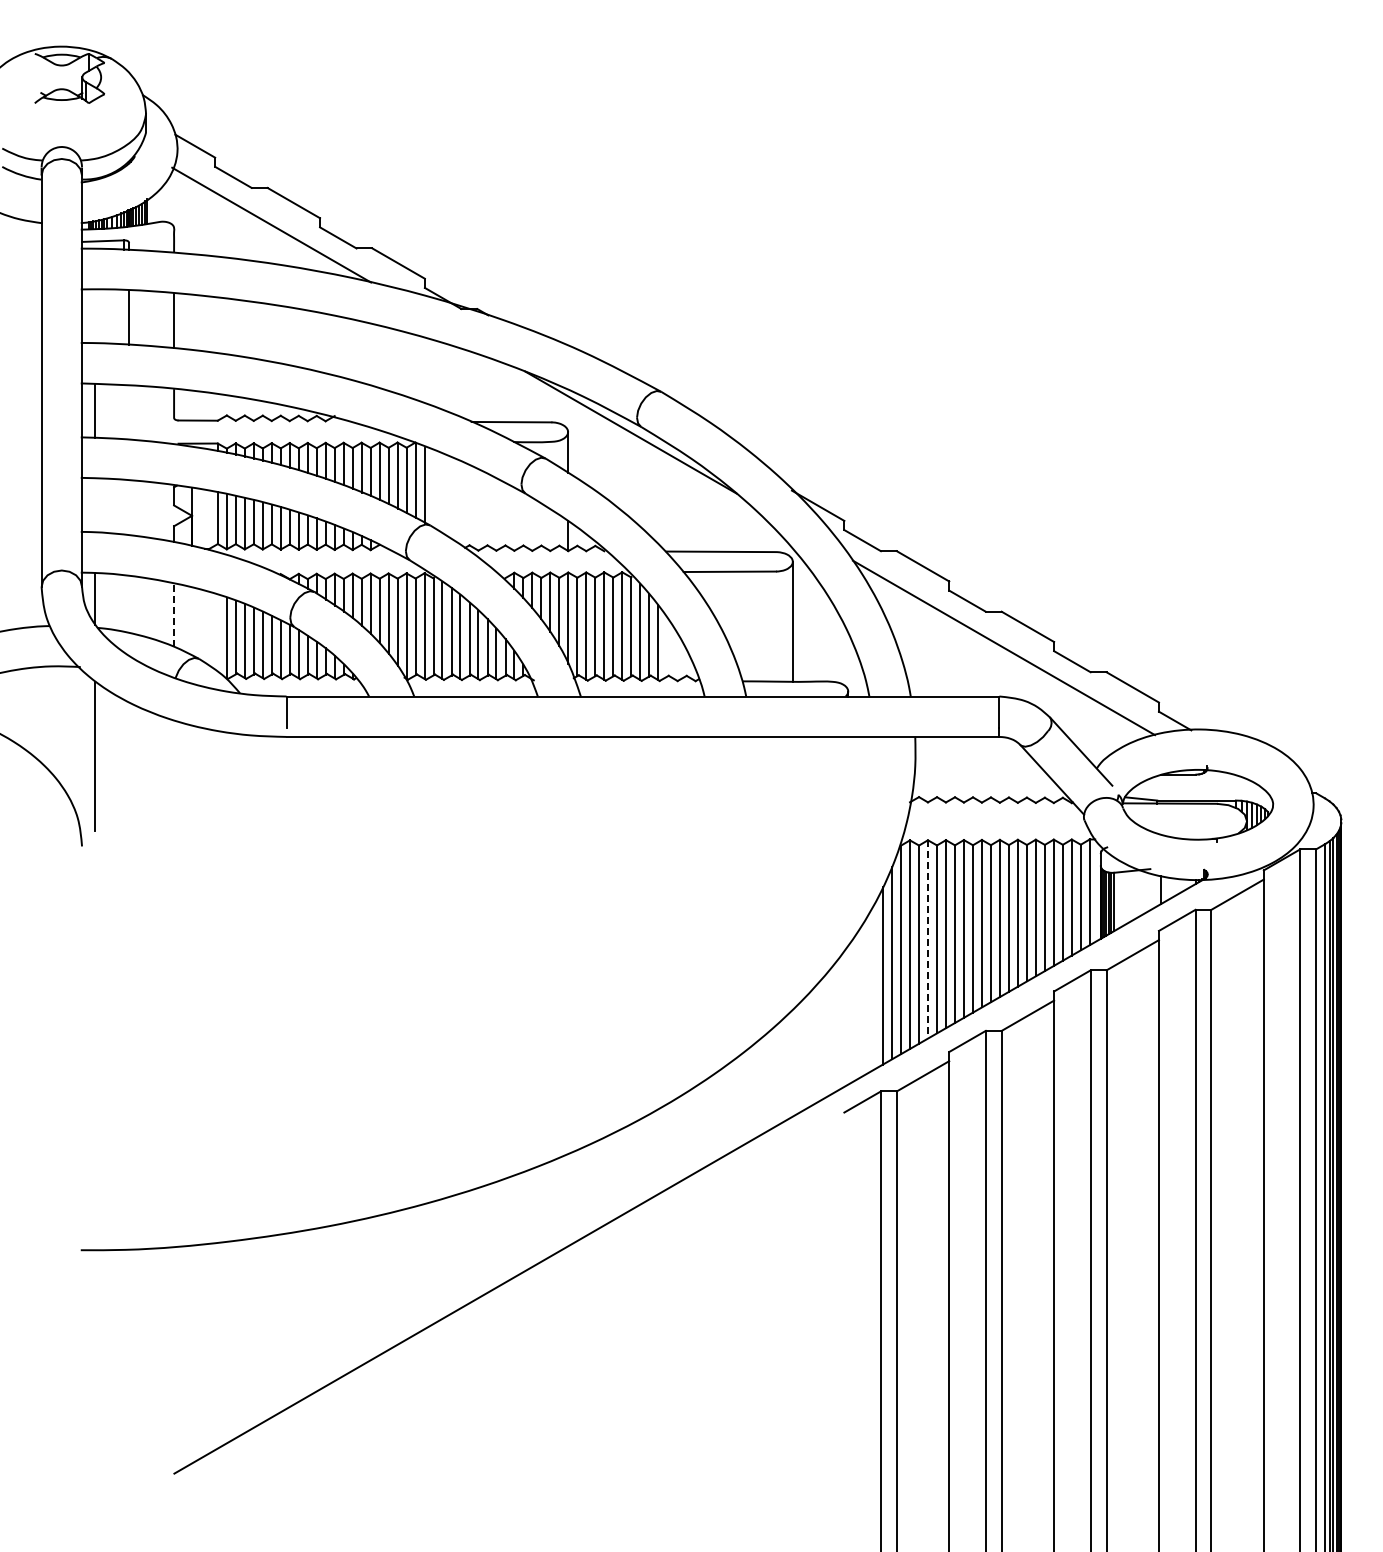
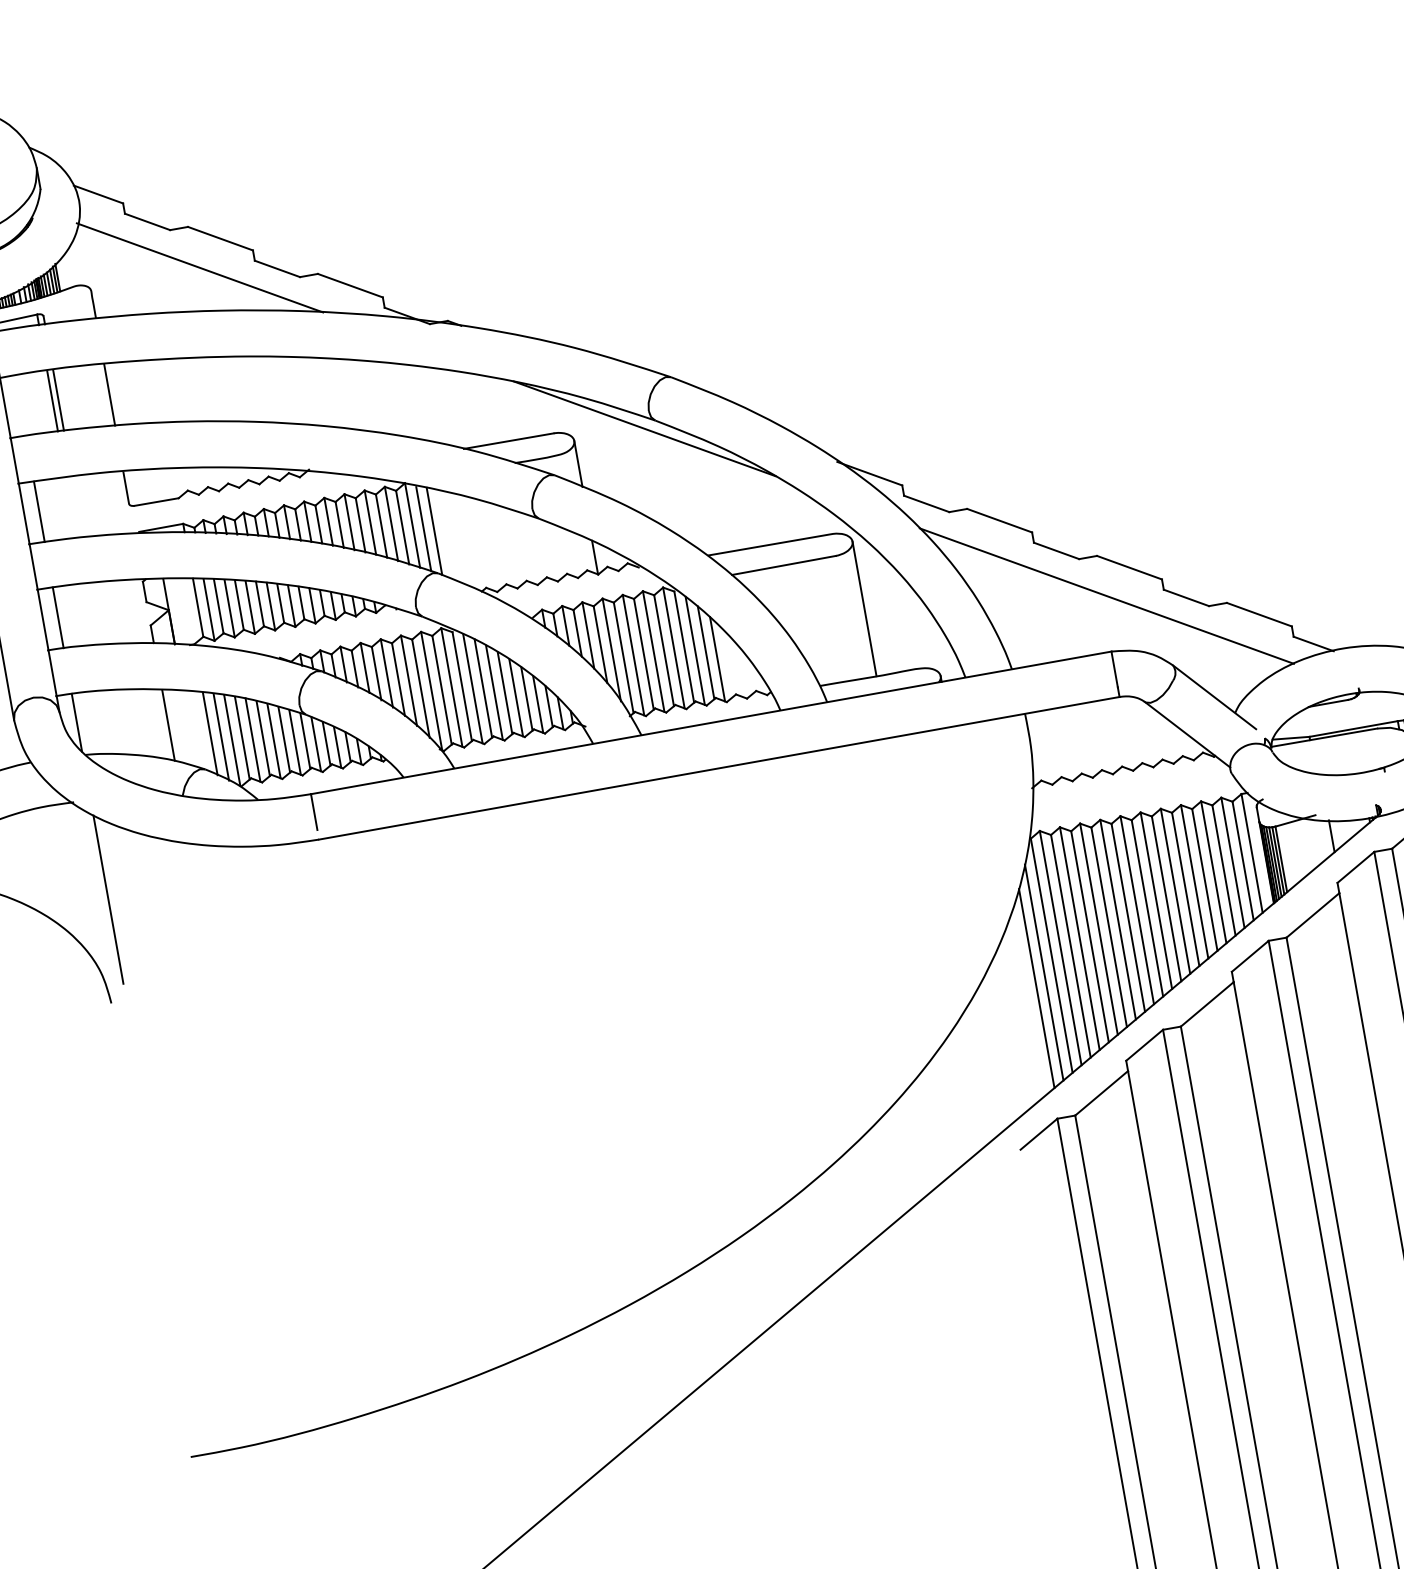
line: (123, 317) -> (52, 401), added
line: (433, 488) -> (434, 531), added
line: (95, 505) -> (58, 617), added
line: (174, 614) -> (168, 724), dashed -> solid
line: (208, 628) -> (209, 733), added
line: (217, 633) -> (220, 737), added
line: (927, 939) -> (1079, 938), dashed -> solid

